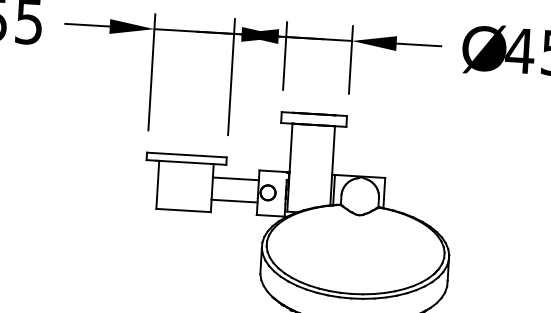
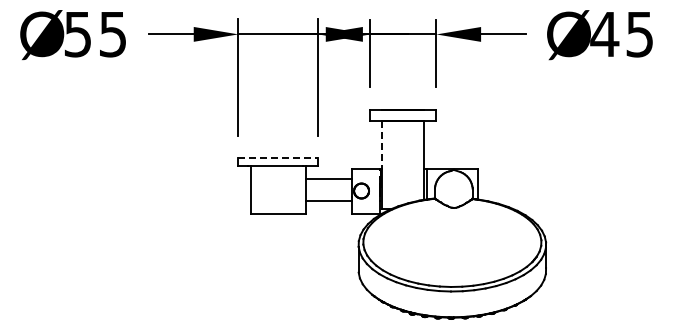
line: (290, 148) -> (381, 145), solid -> dashed
line: (187, 155) -> (278, 158), solid -> dashed

